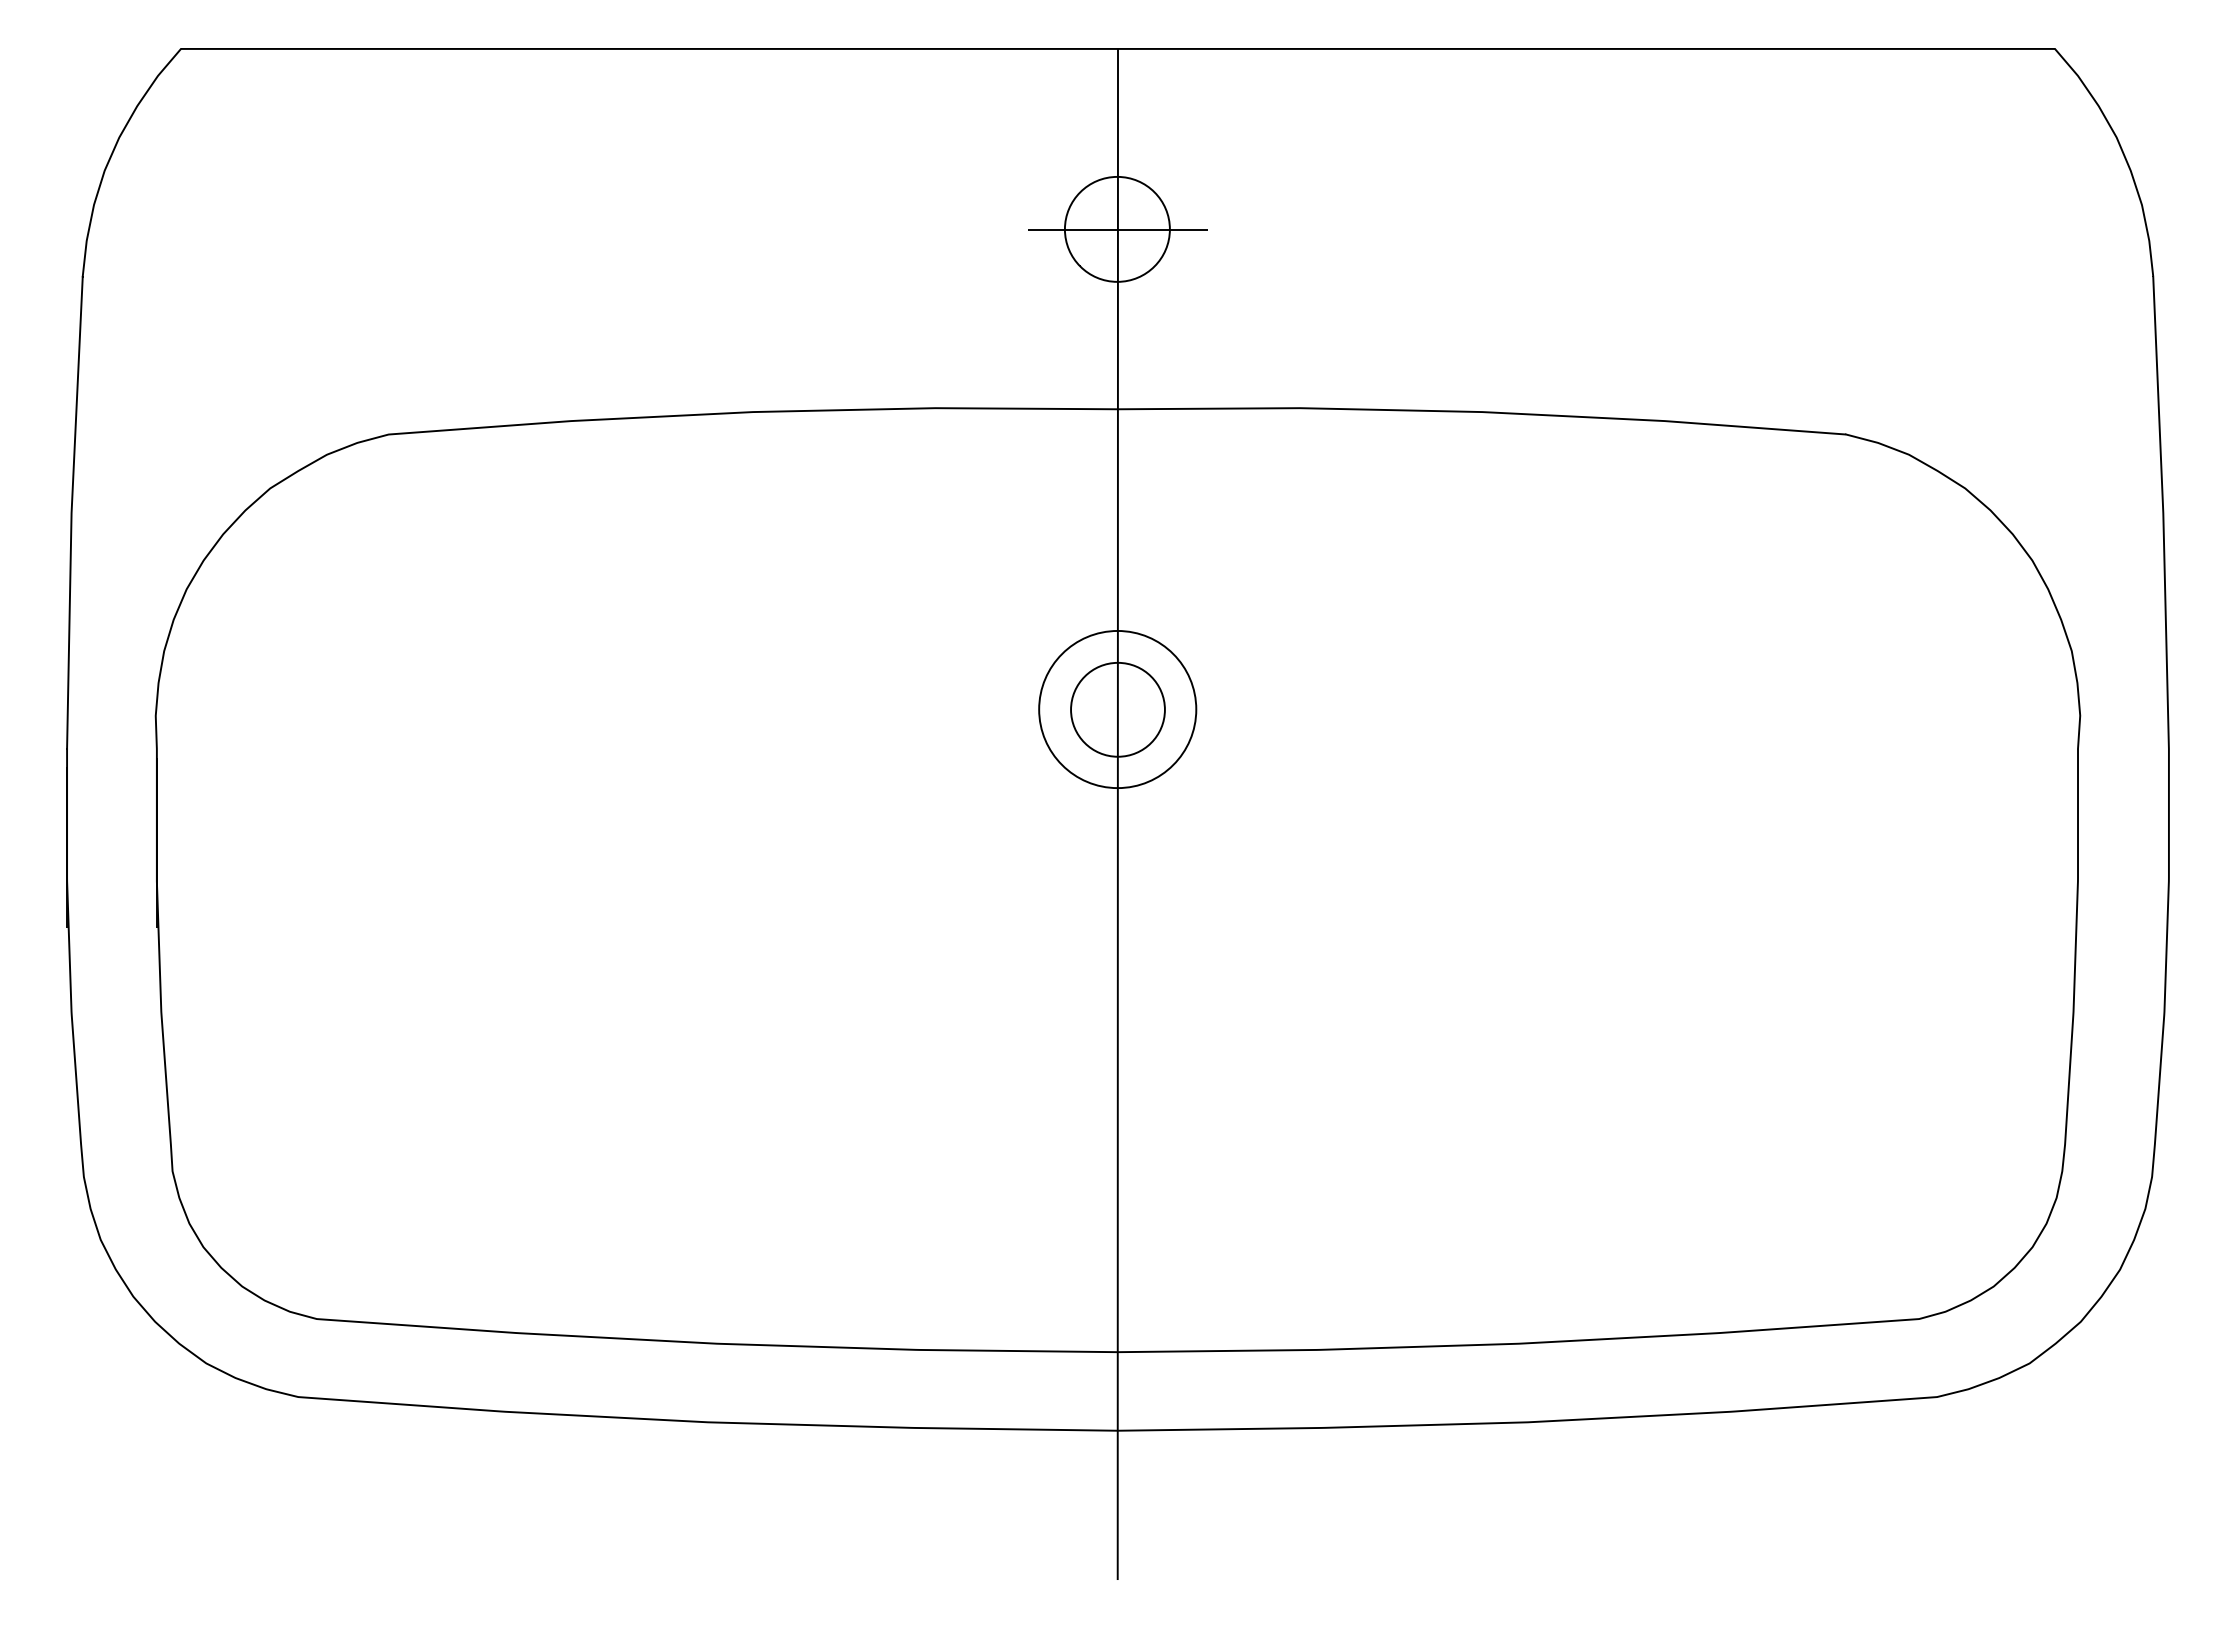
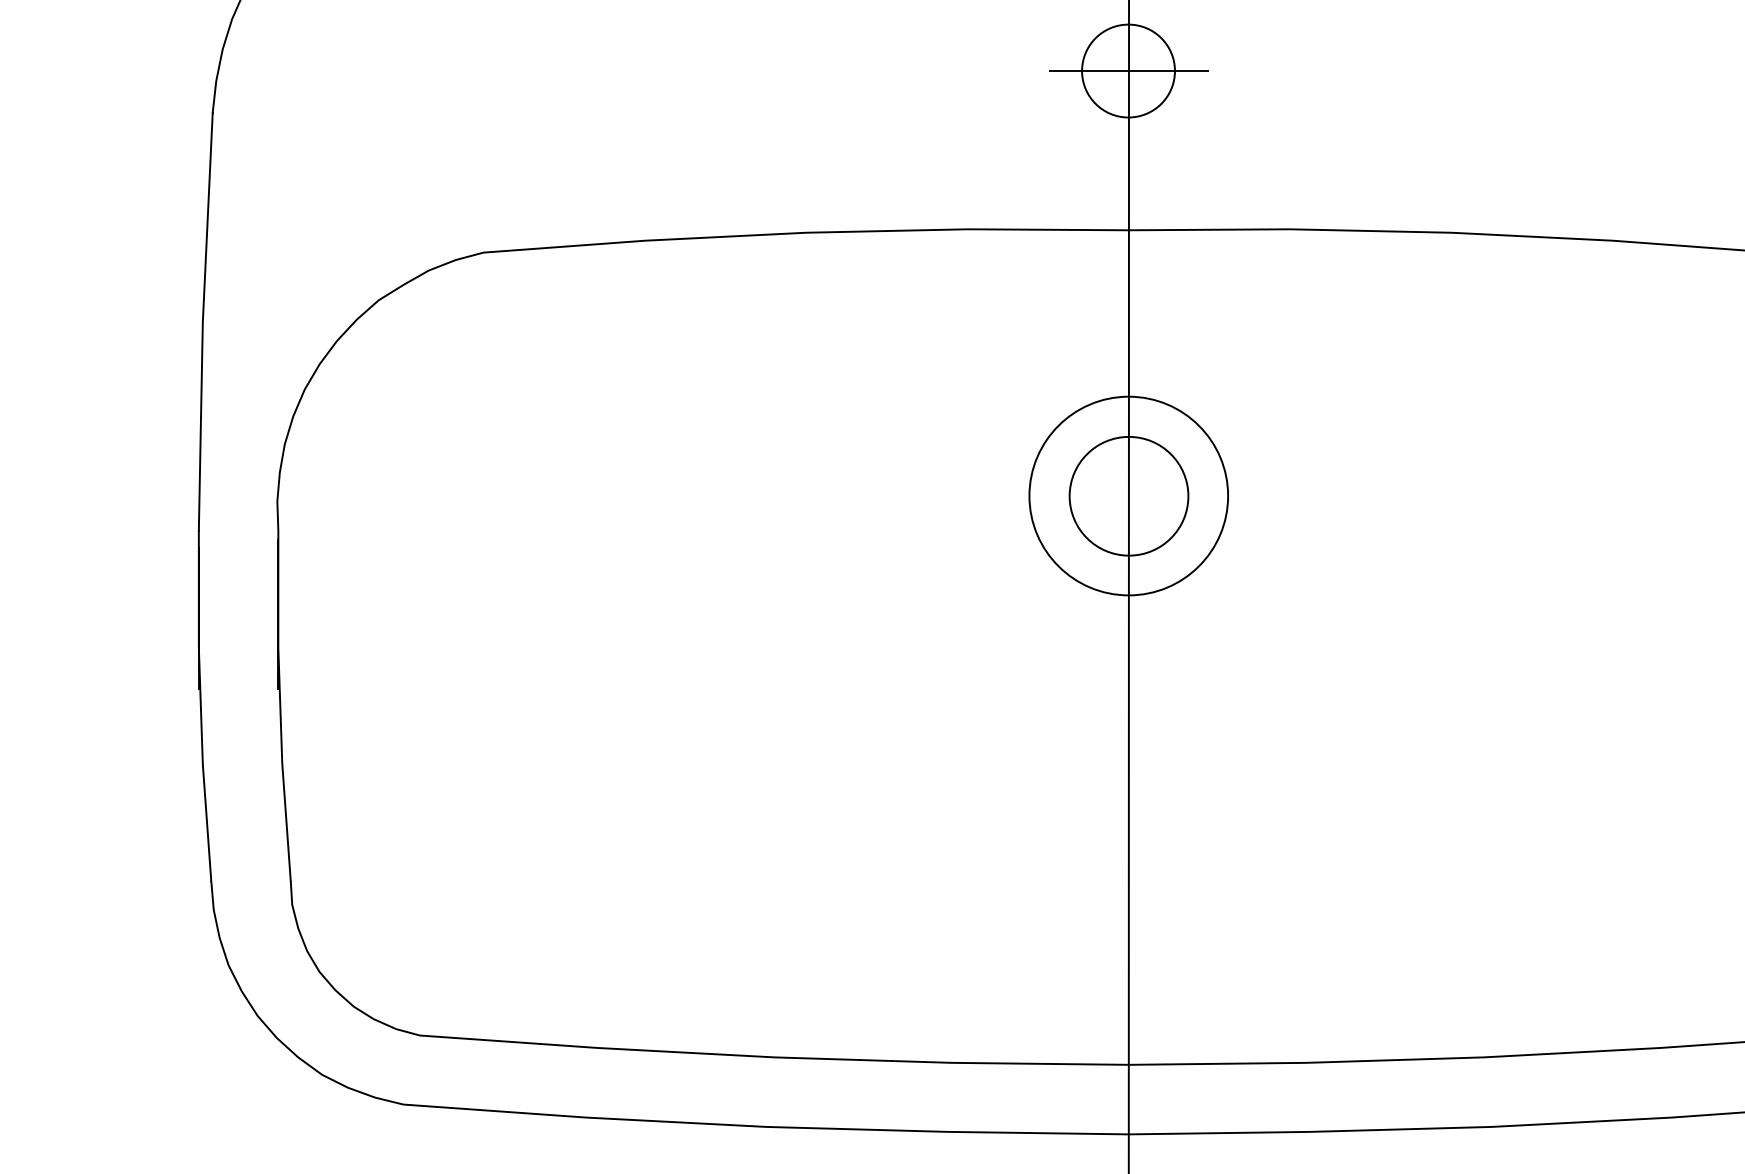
circle: (1117, 709) -> (1128, 496), size x1.43
circle: (1117, 709) -> (1128, 496), size x1.43

